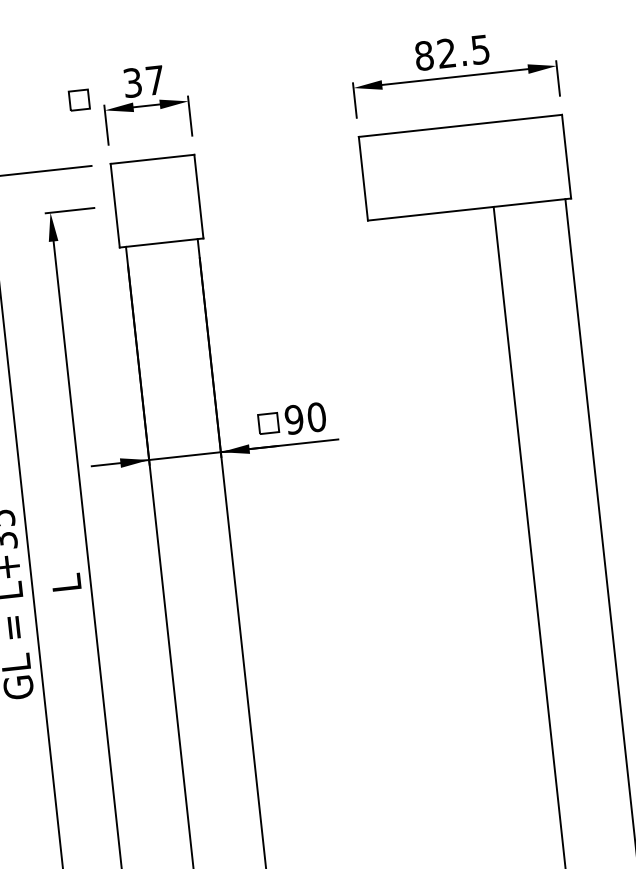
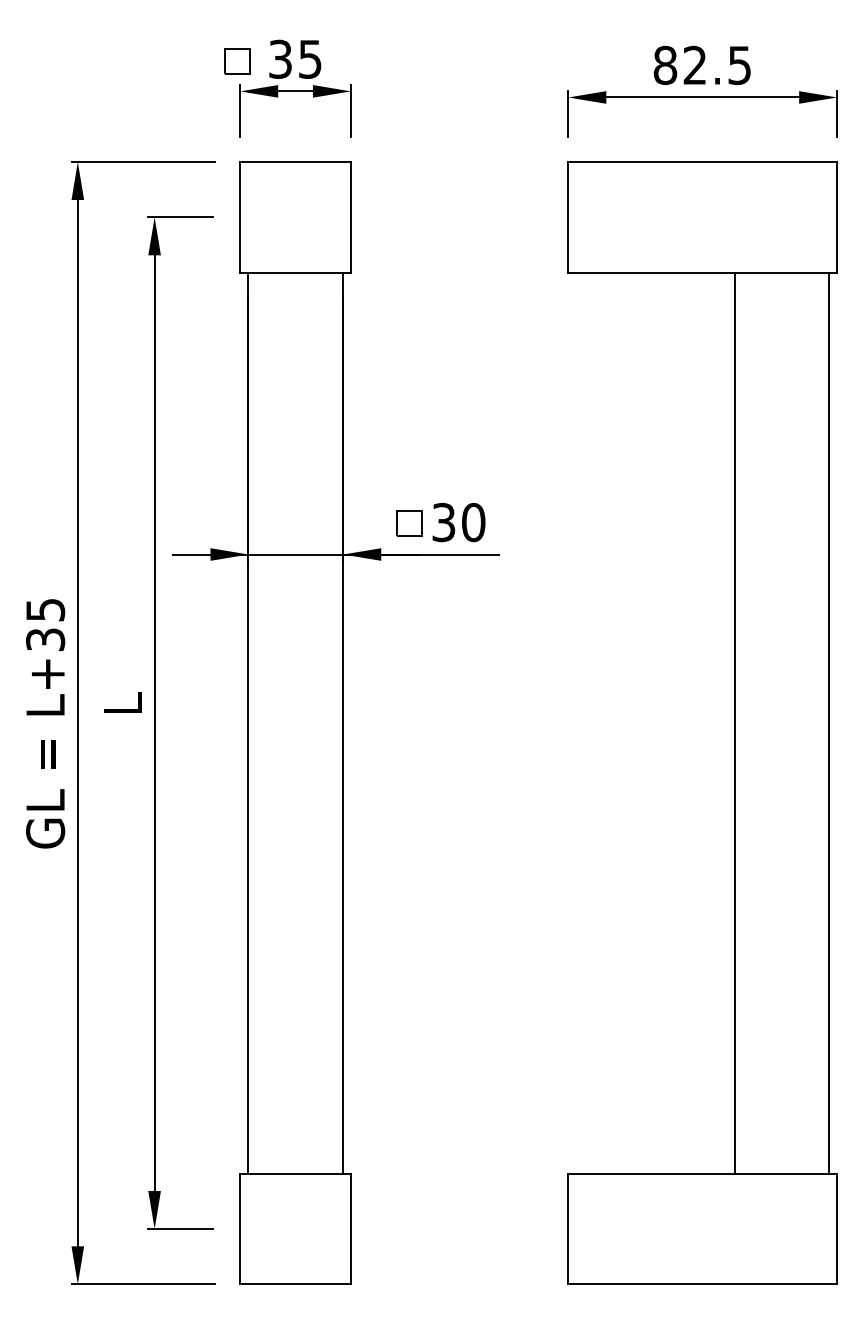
text: (155, 80) -> (310, 59), 37 -> 35
part: (79, 100) -> (237, 61), moved
text: (294, 419) -> (443, 522), 90 -> 30

